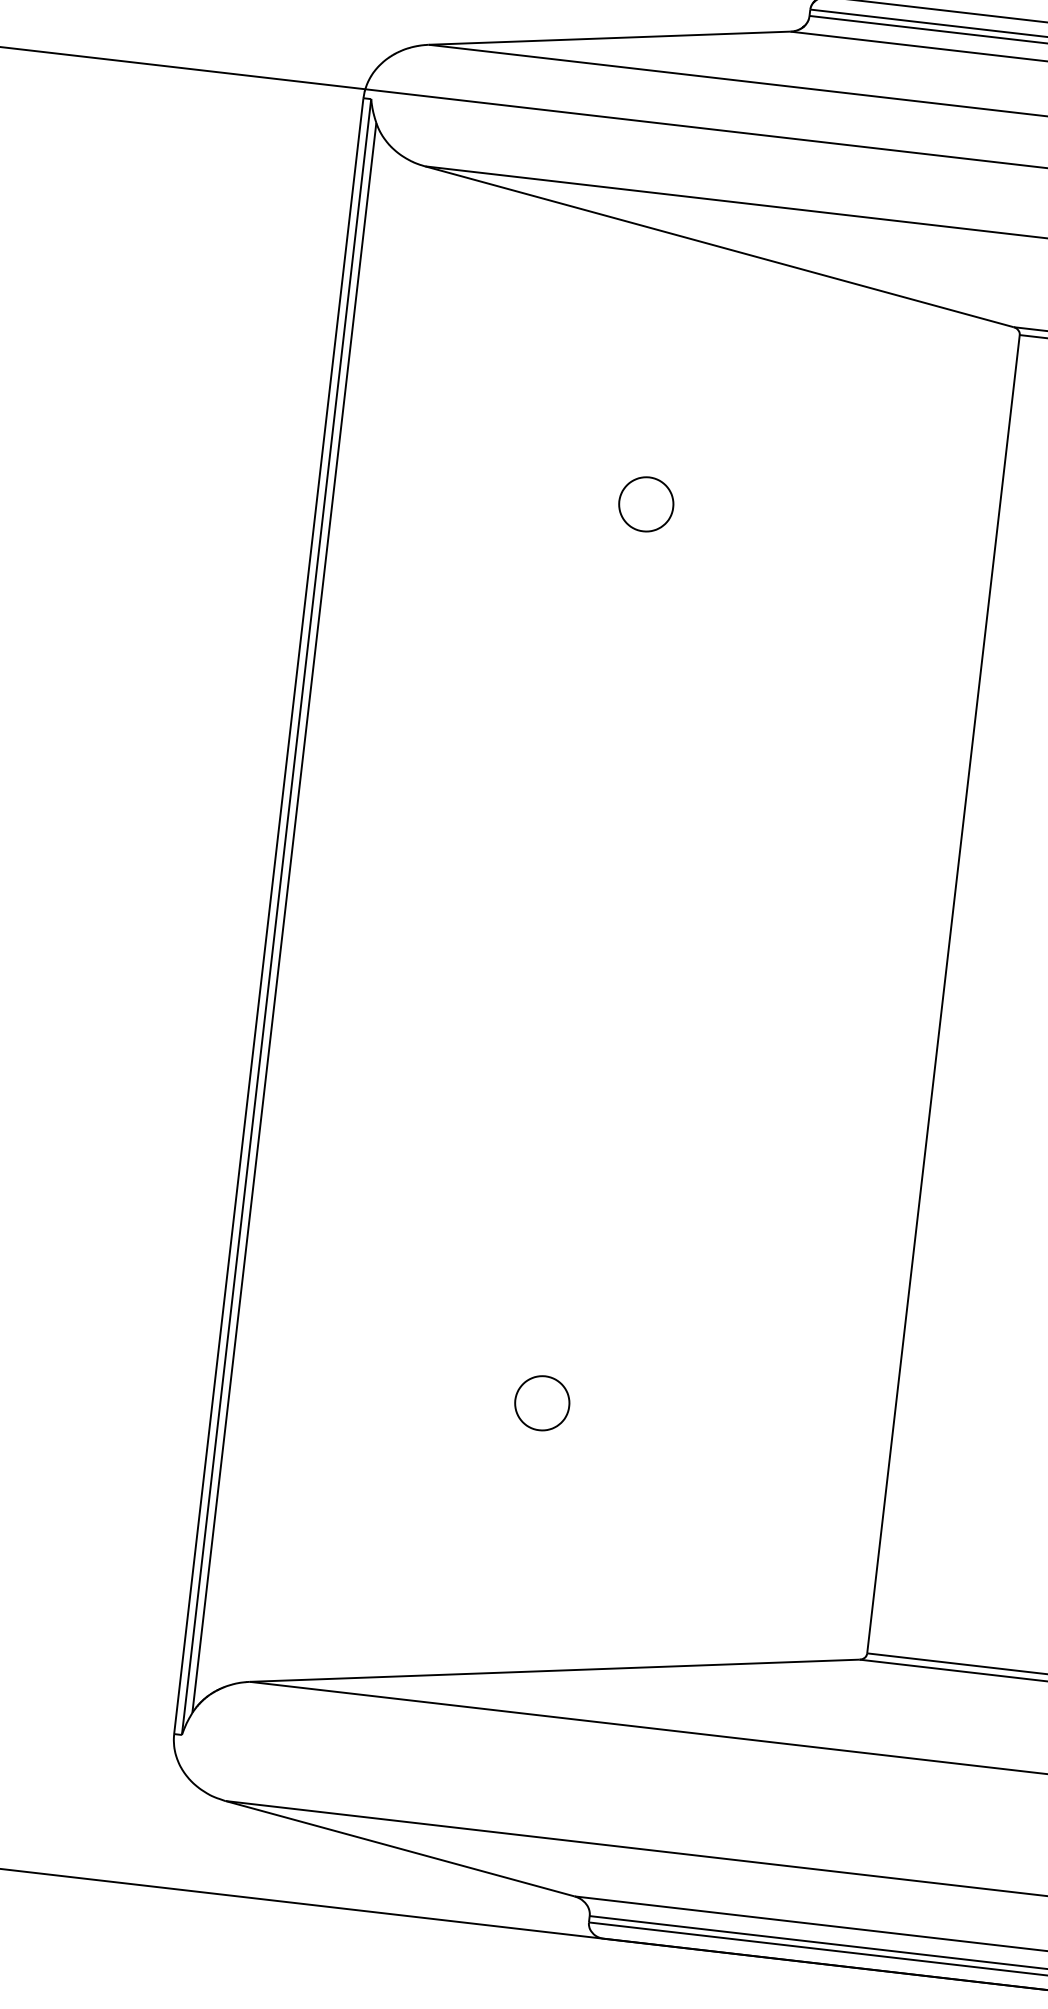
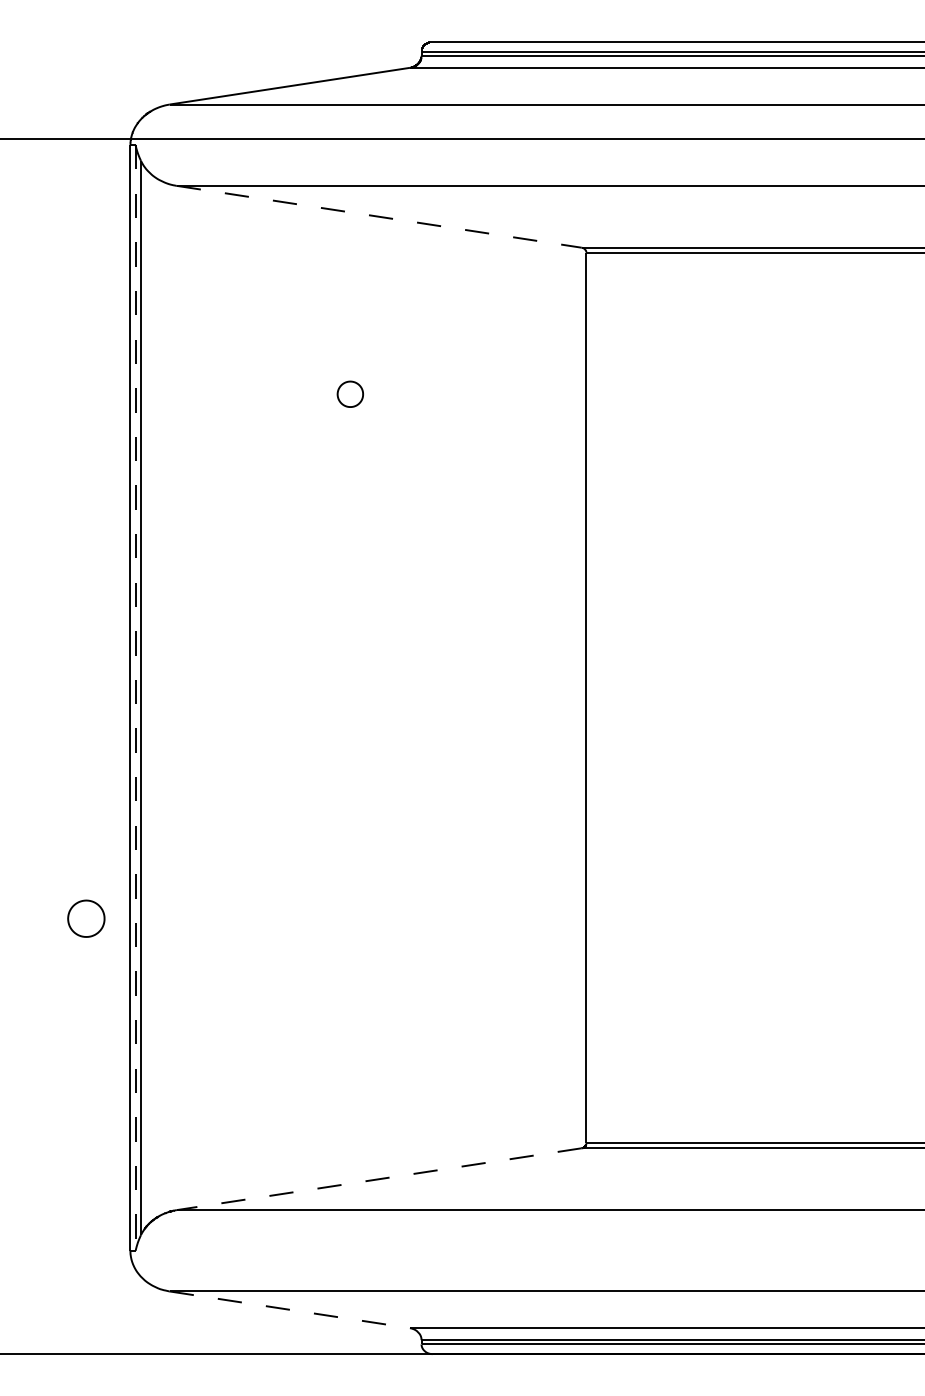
line: (719, 246) -> (379, 216), solid -> dashed
part: (646, 504) -> (350, 394), size x0.7
line: (276, 917) -> (135, 698), solid -> dashed
part: (542, 1402) -> (86, 918), moved
line: (554, 1671) -> (379, 1179), solid -> dashed
line: (401, 1848) -> (290, 1309), solid -> dashed

